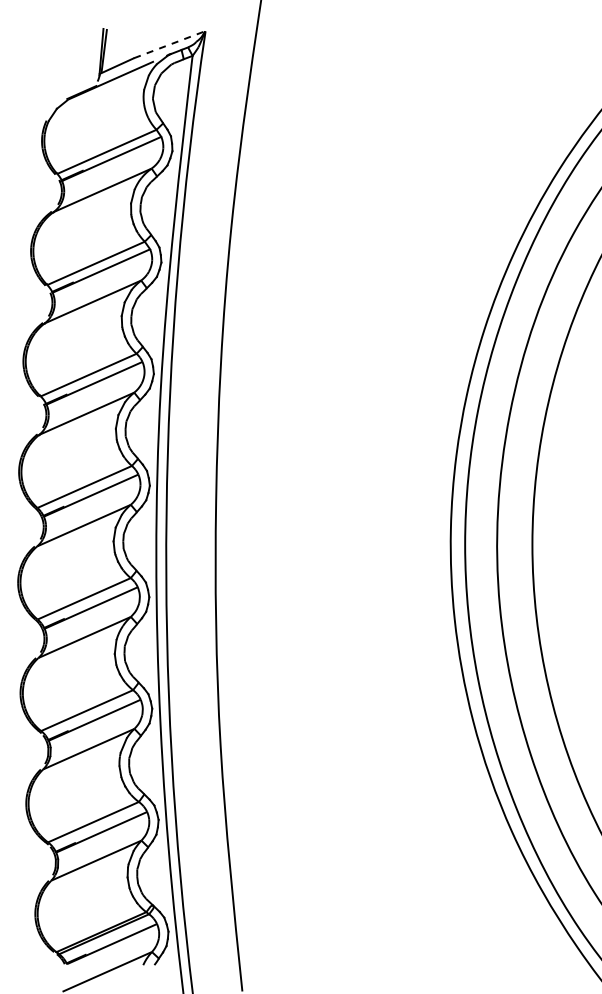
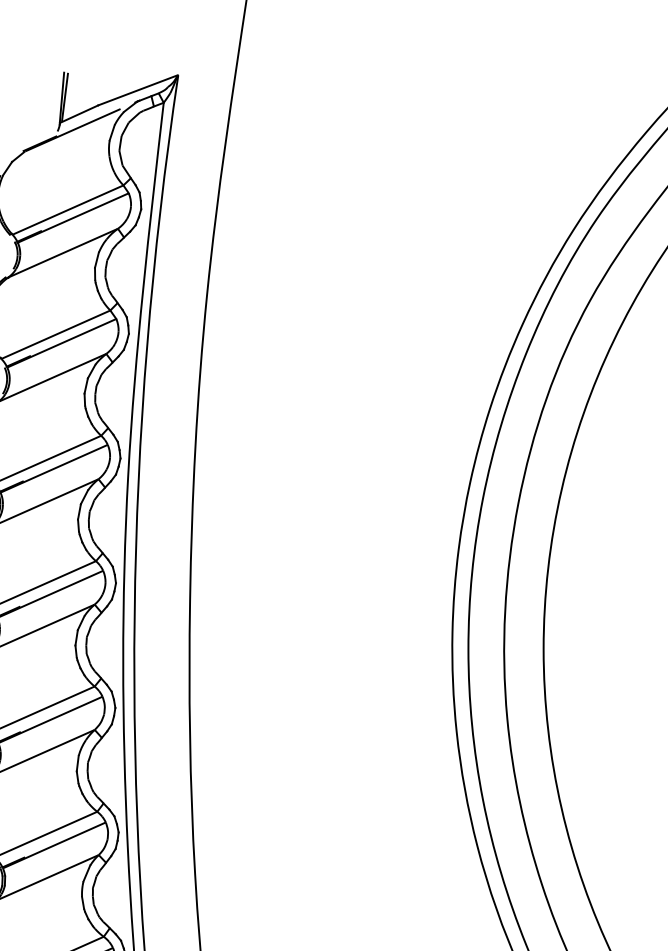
line: (169, 44) -> (137, 90), dashed -> solid

